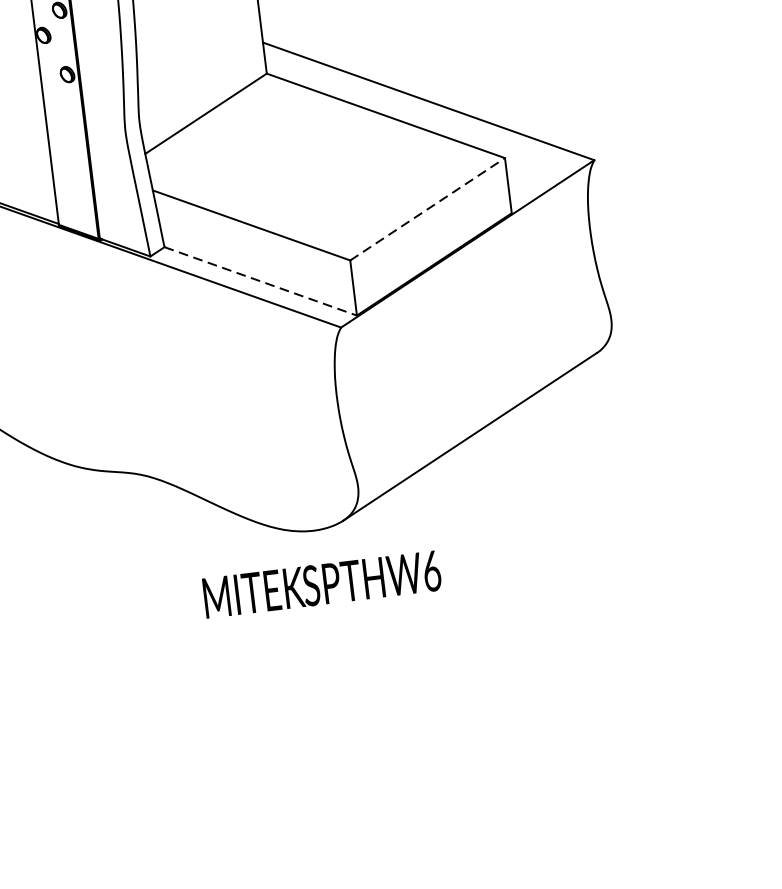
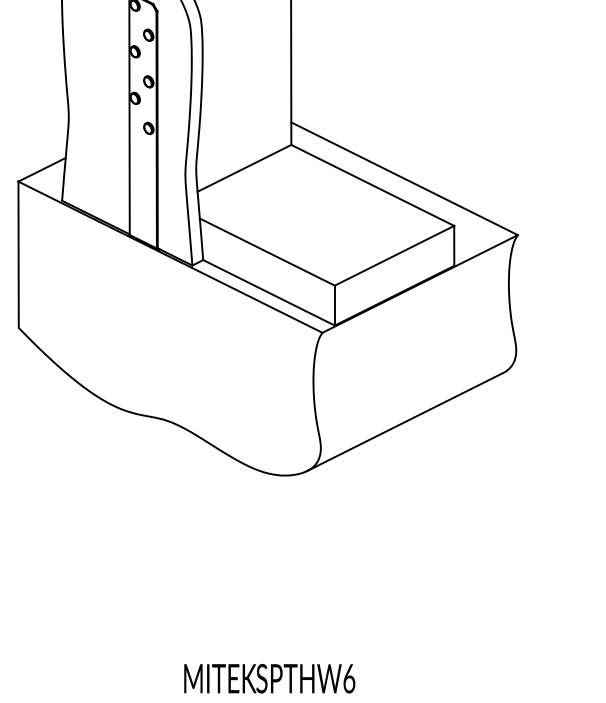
line: (427, 208) -> (394, 255), dashed -> solid
line: (261, 282) -> (269, 293), dashed -> solid
text: (321, 584) -> (269, 678), moved

